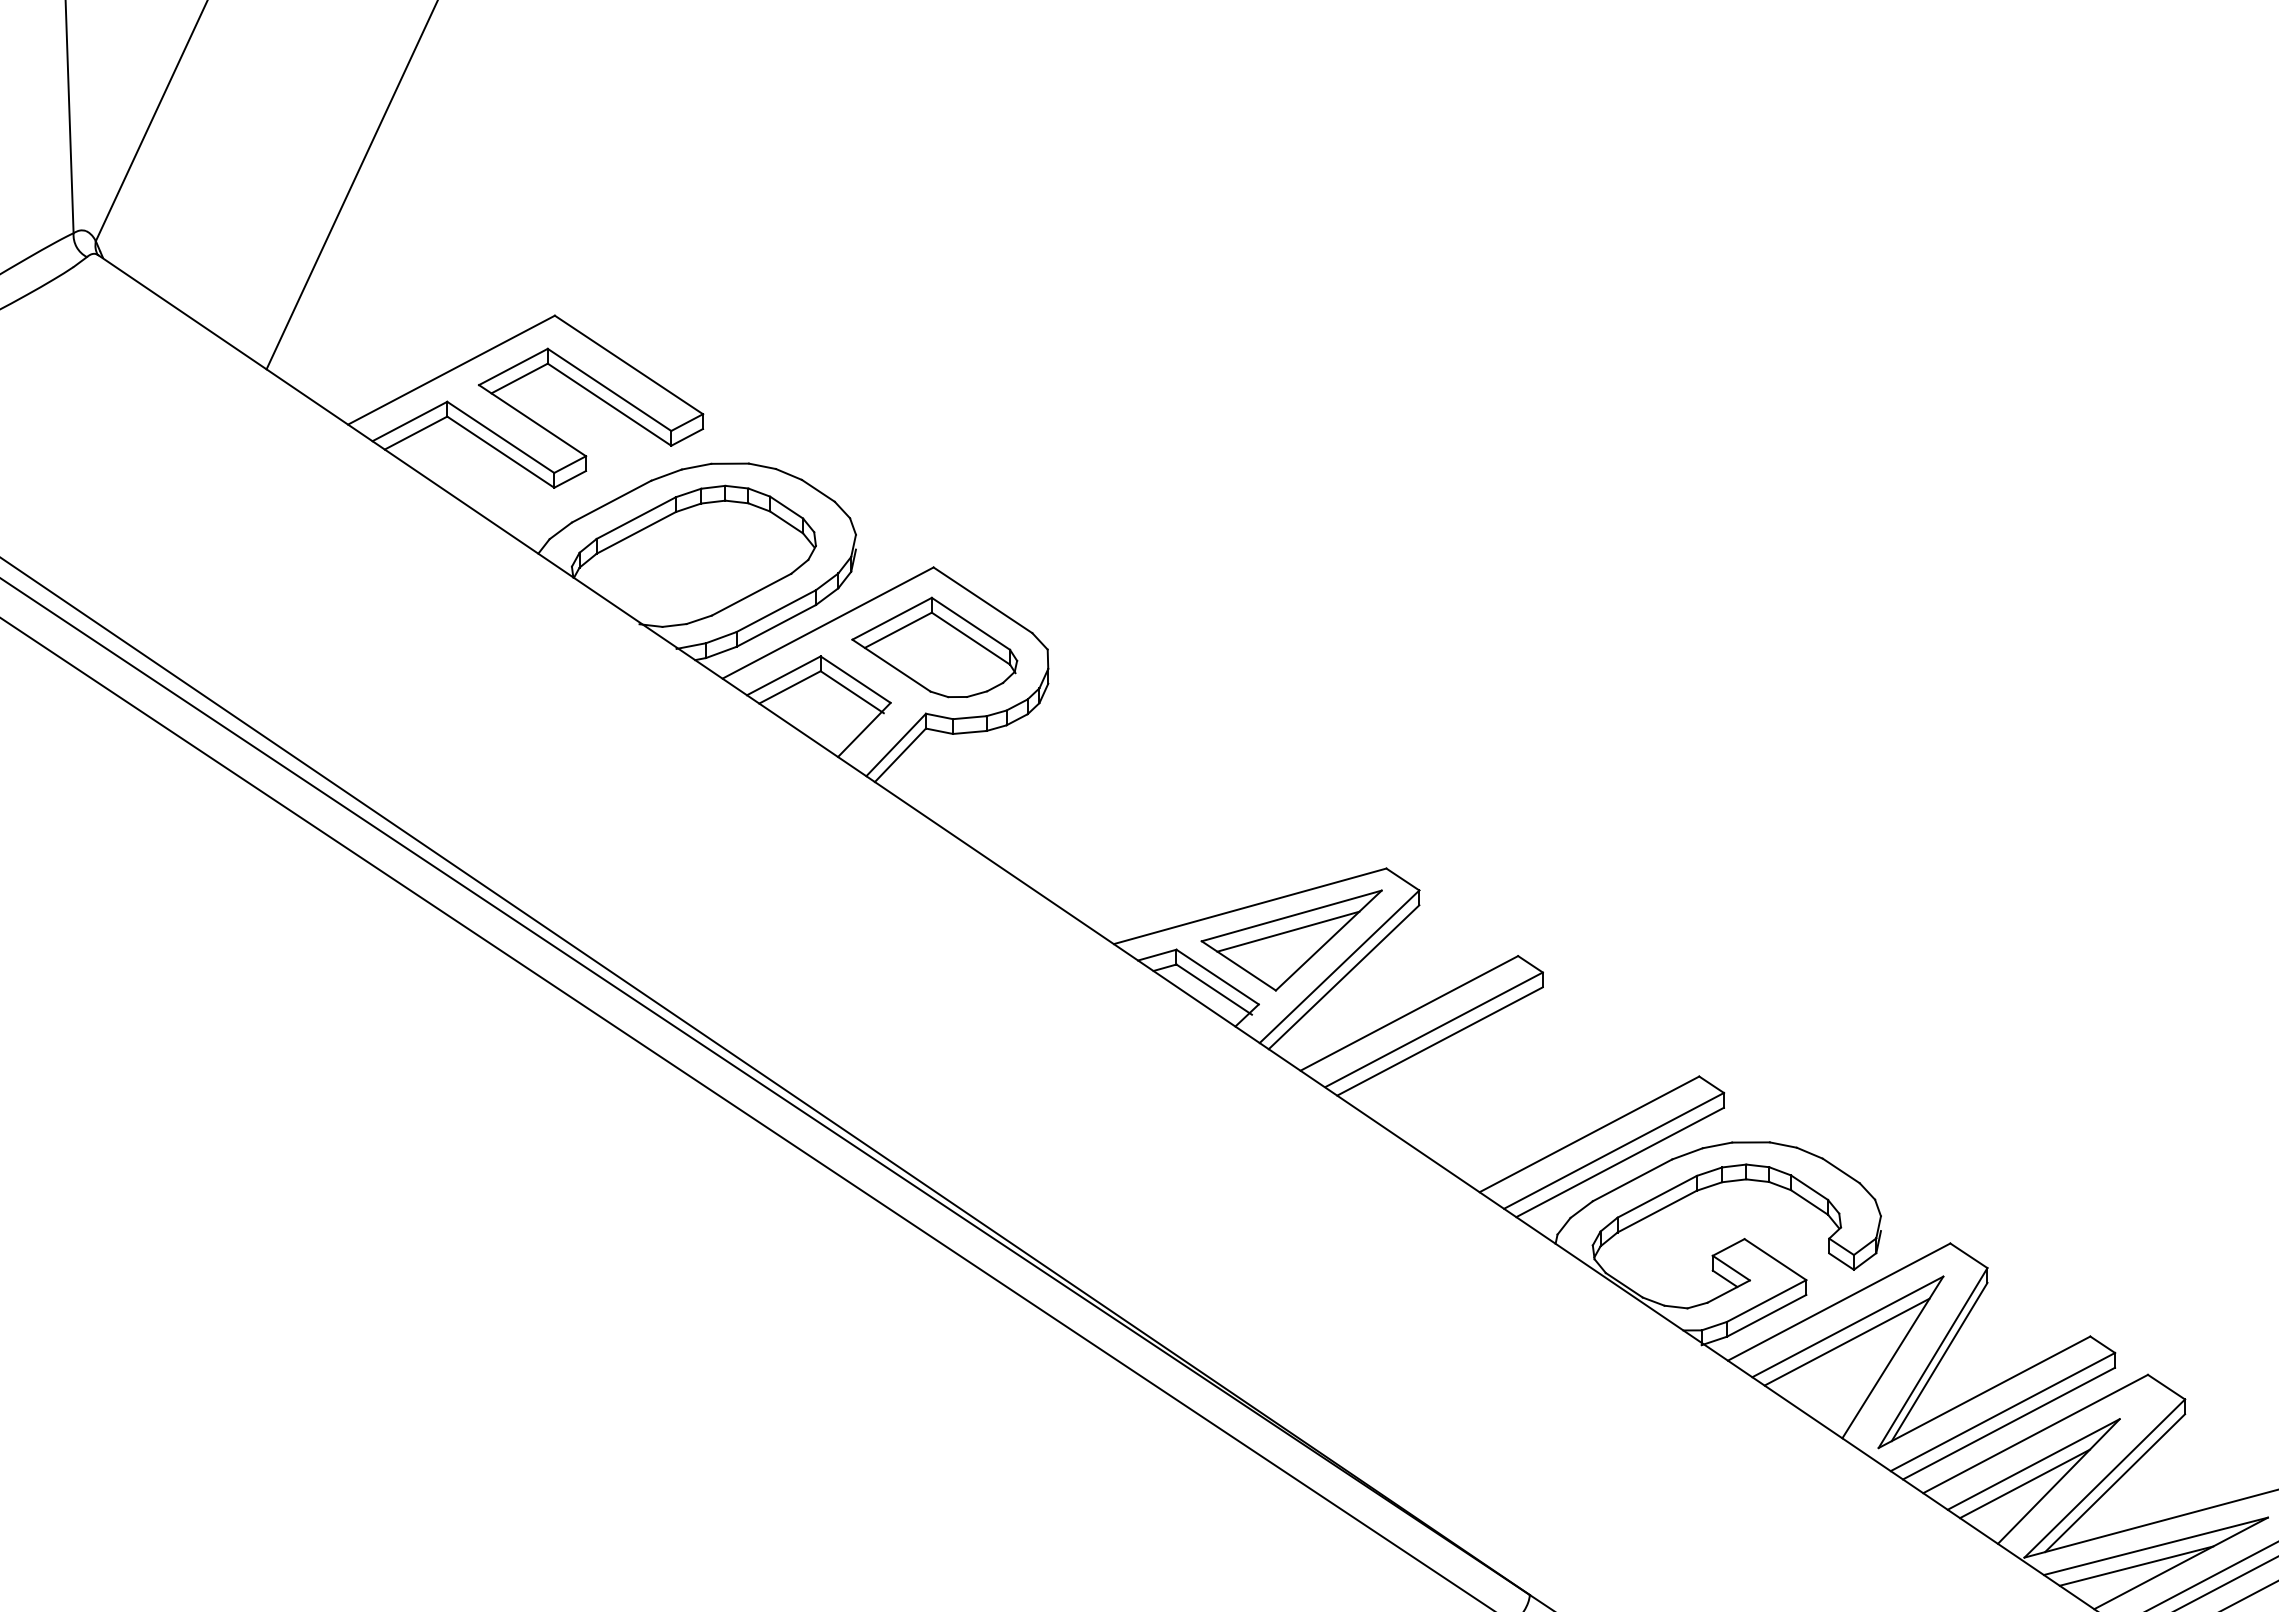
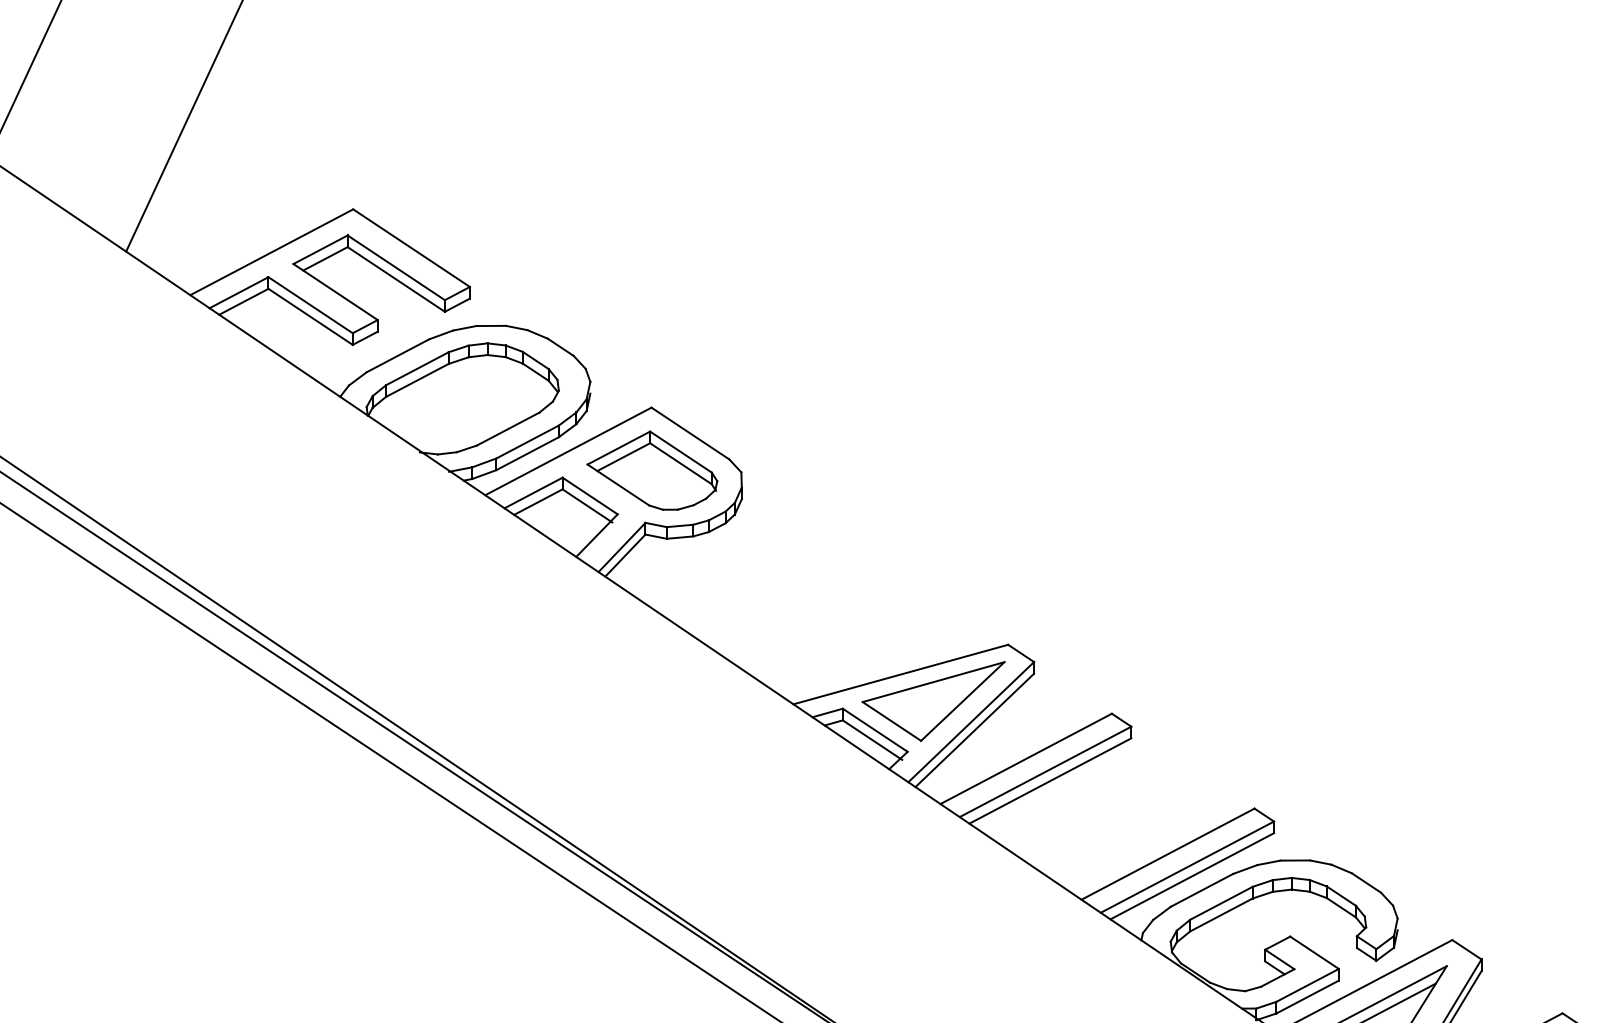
line: (1288, 931) -> (931, 694), removed

